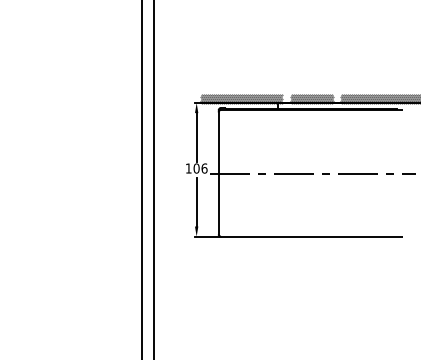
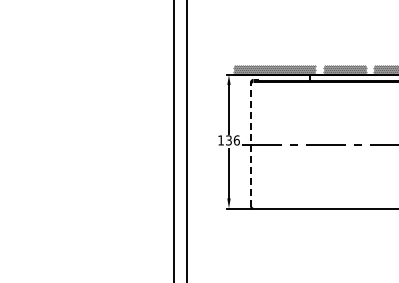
text: (196, 168) -> (228, 140), 106 -> 136
line: (218, 173) -> (250, 145), solid -> dashed

